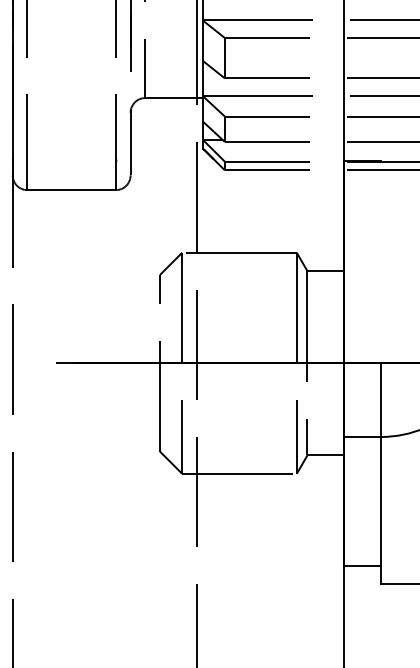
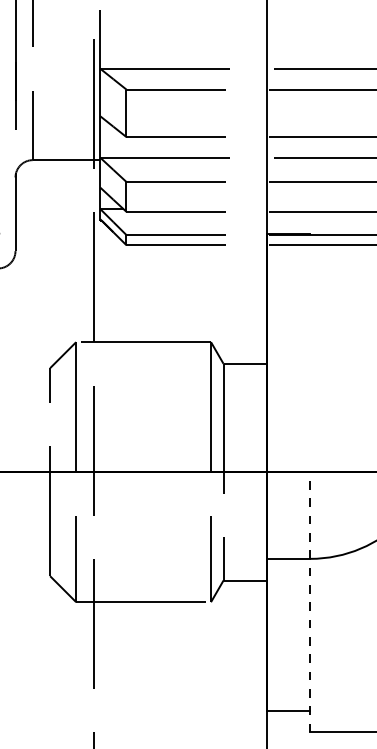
line: (381, 473) -> (310, 601), solid -> dashed

